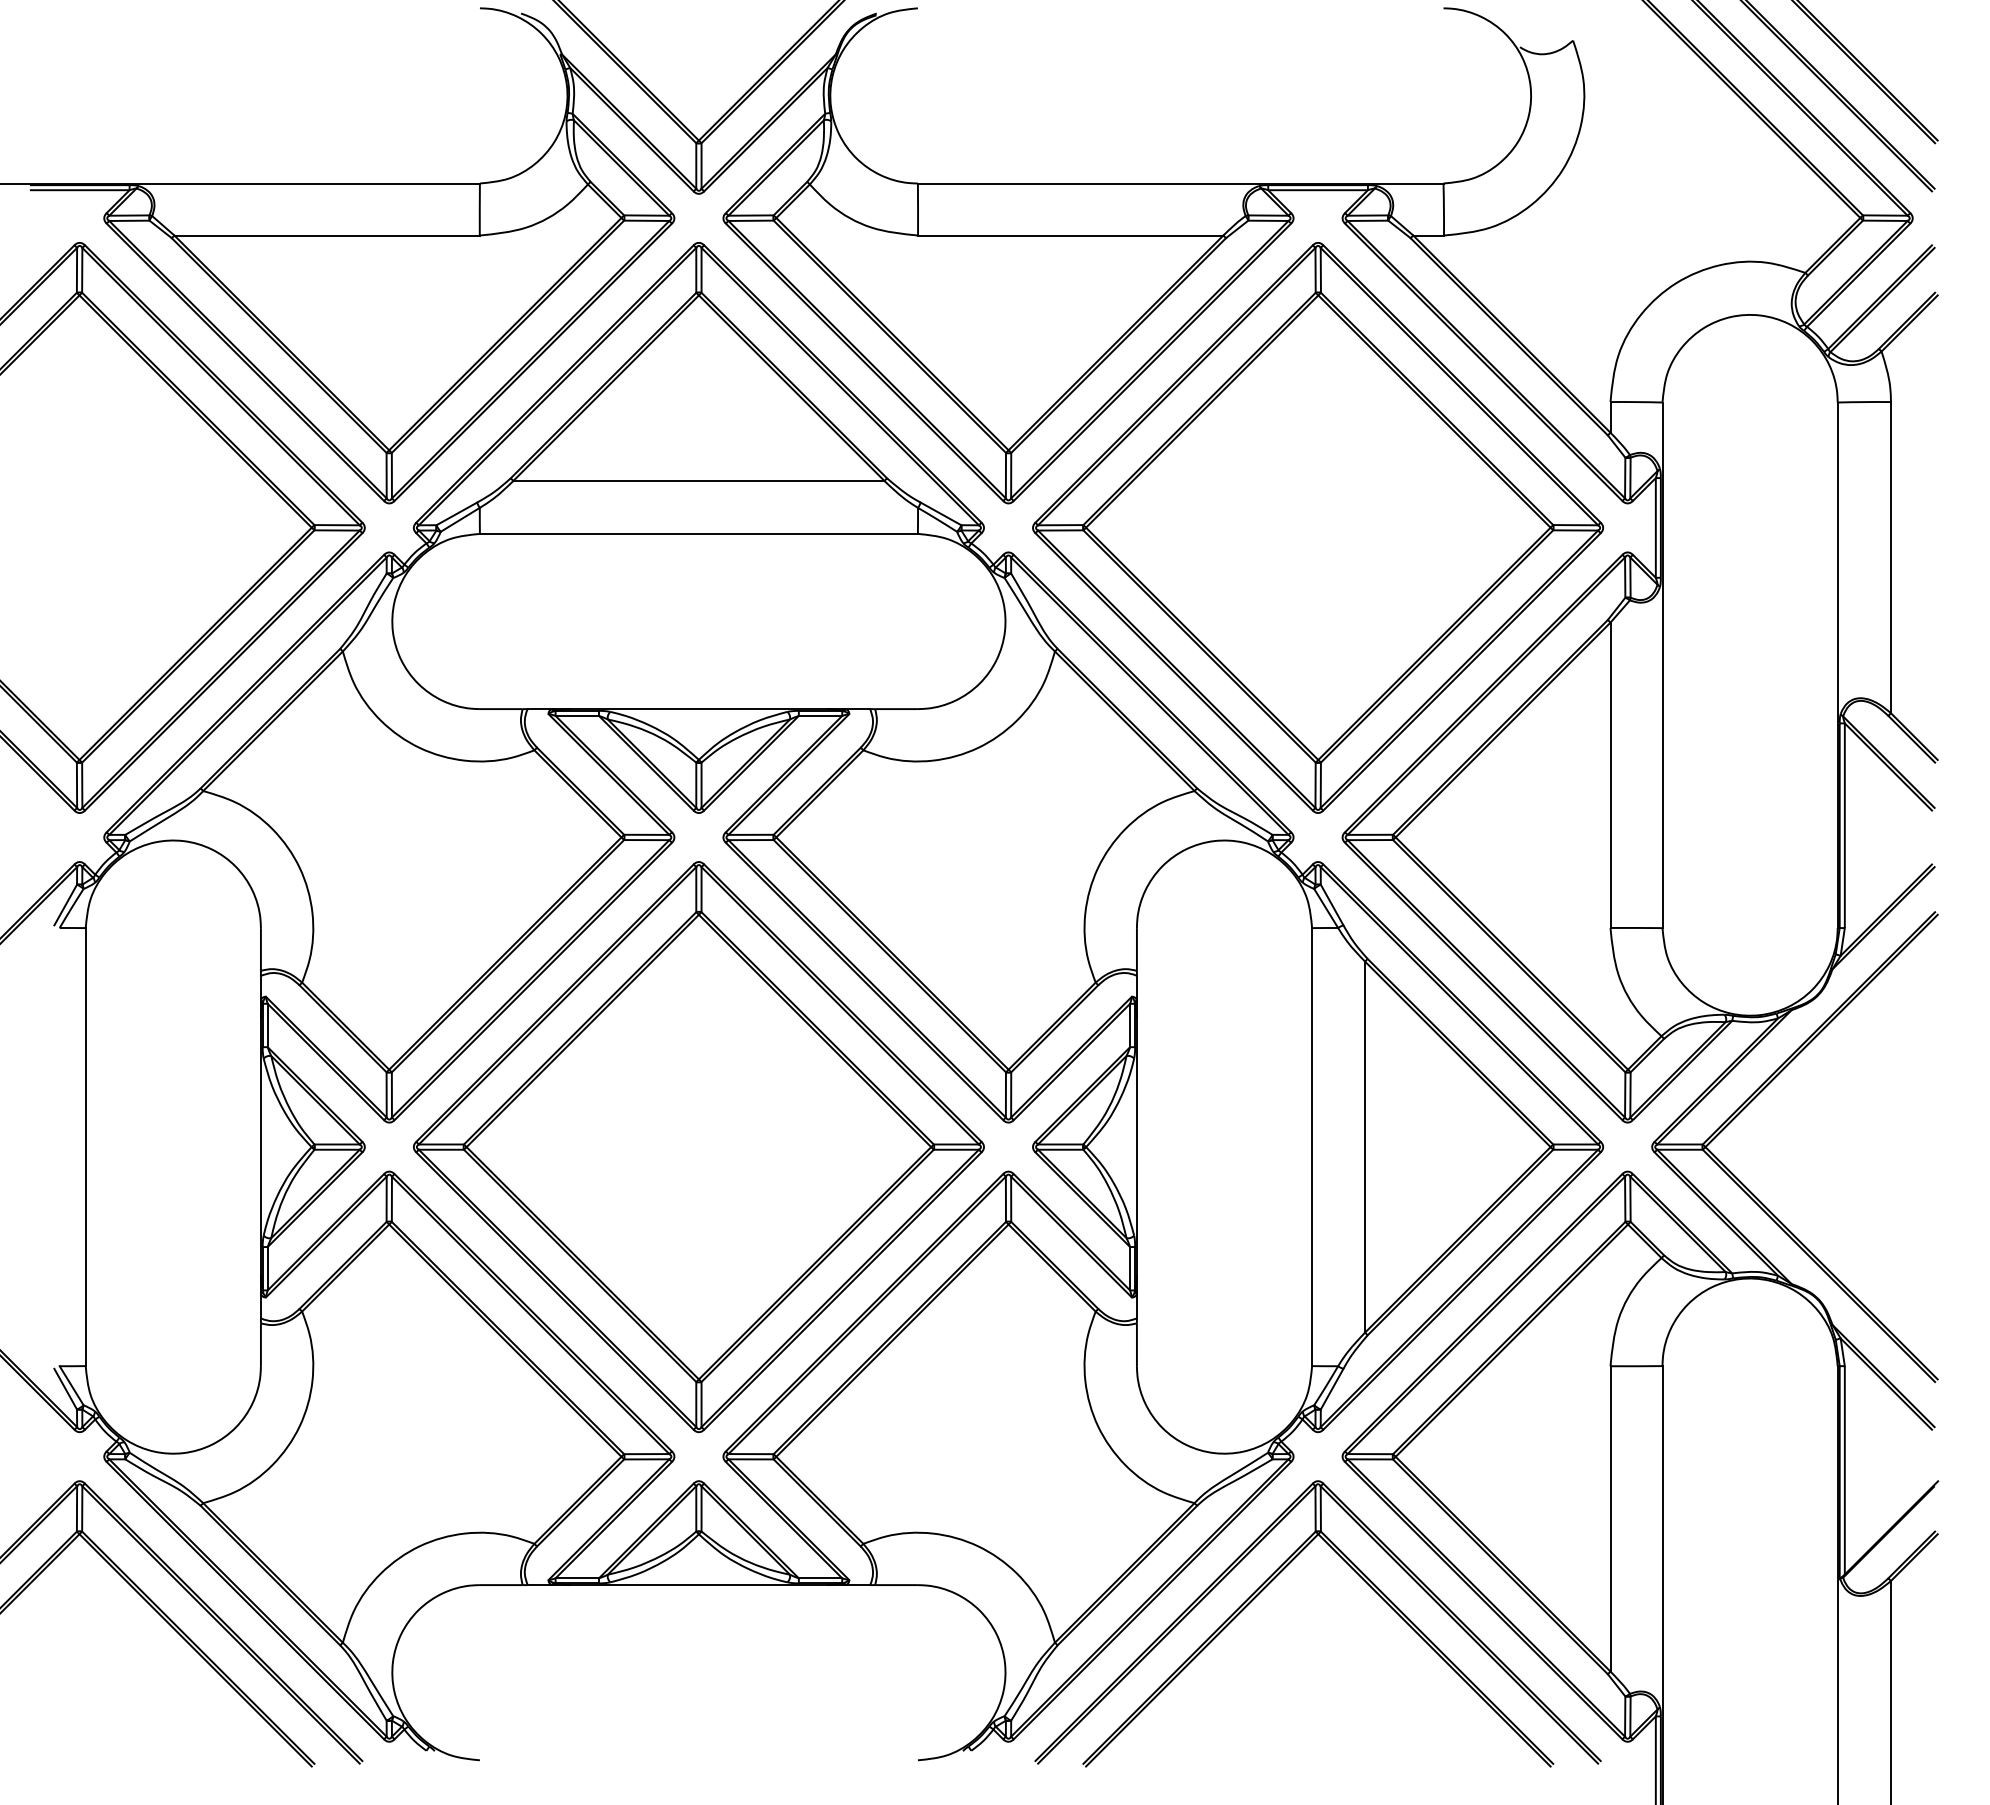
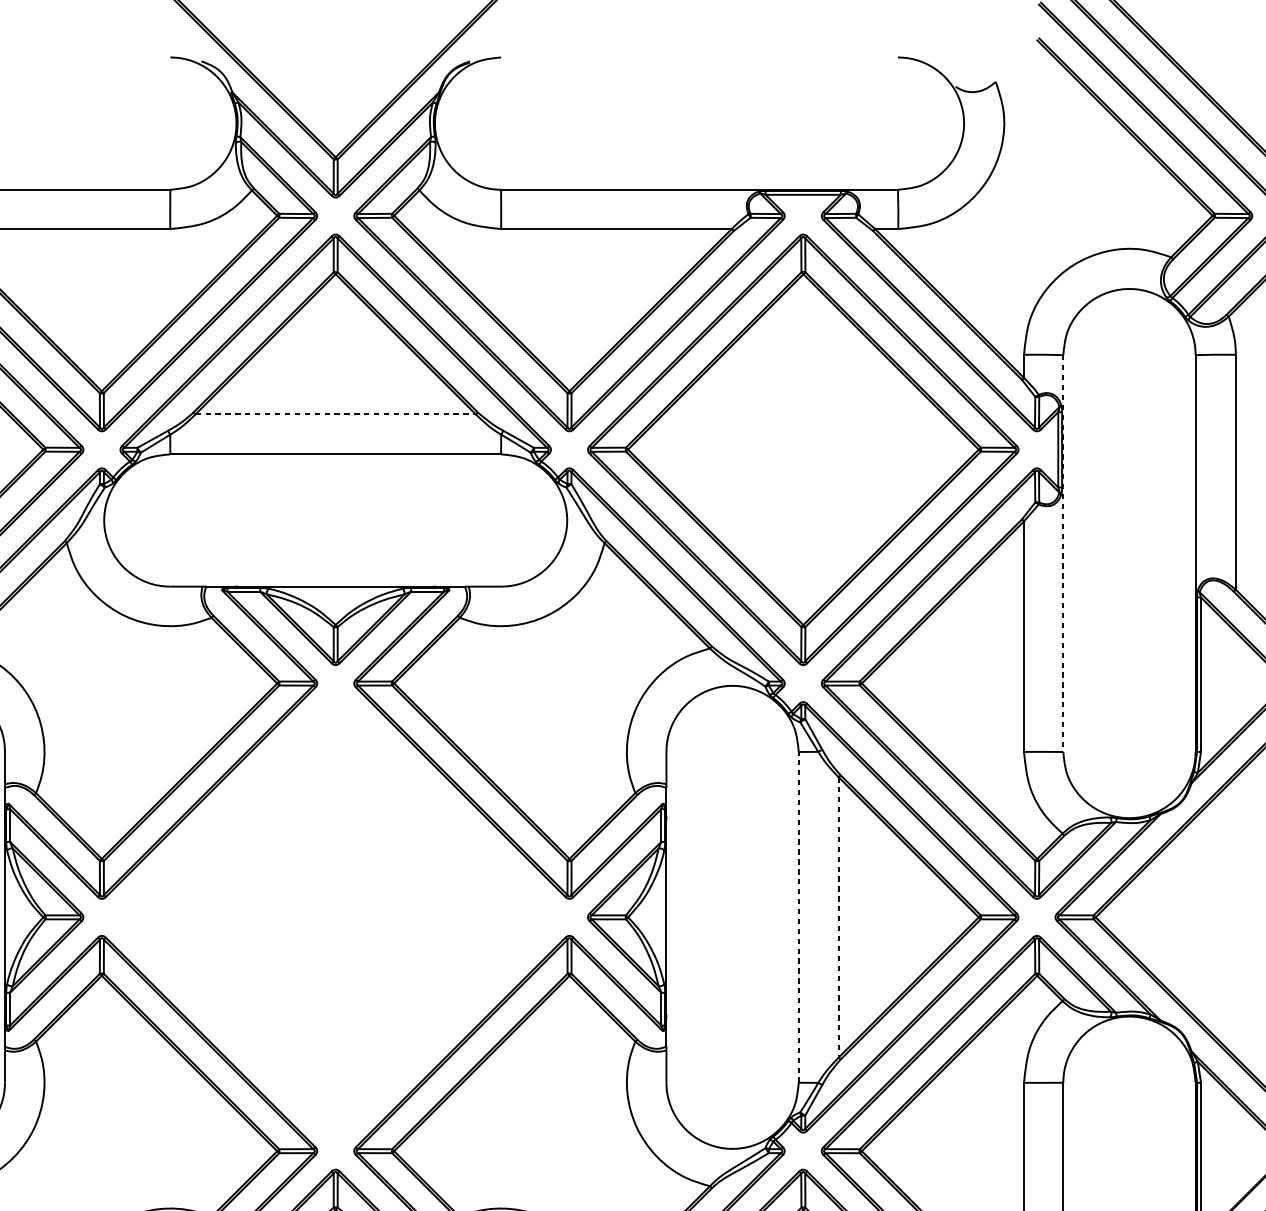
line: (698, 480) -> (335, 414), solid -> dashed
line: (1662, 665) -> (1063, 553), solid -> dashed
part: (698, 1147) -> (335, 917), removed
line: (1312, 1147) -> (799, 917), solid -> dashed
line: (1365, 1147) -> (839, 917), solid -> dashed

